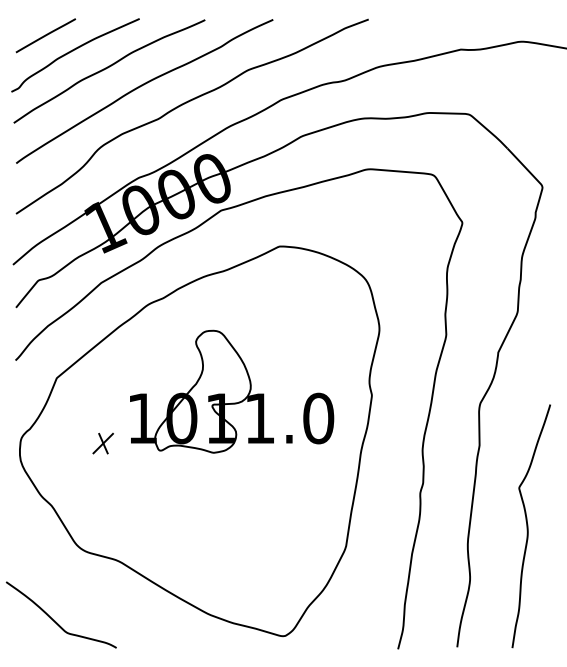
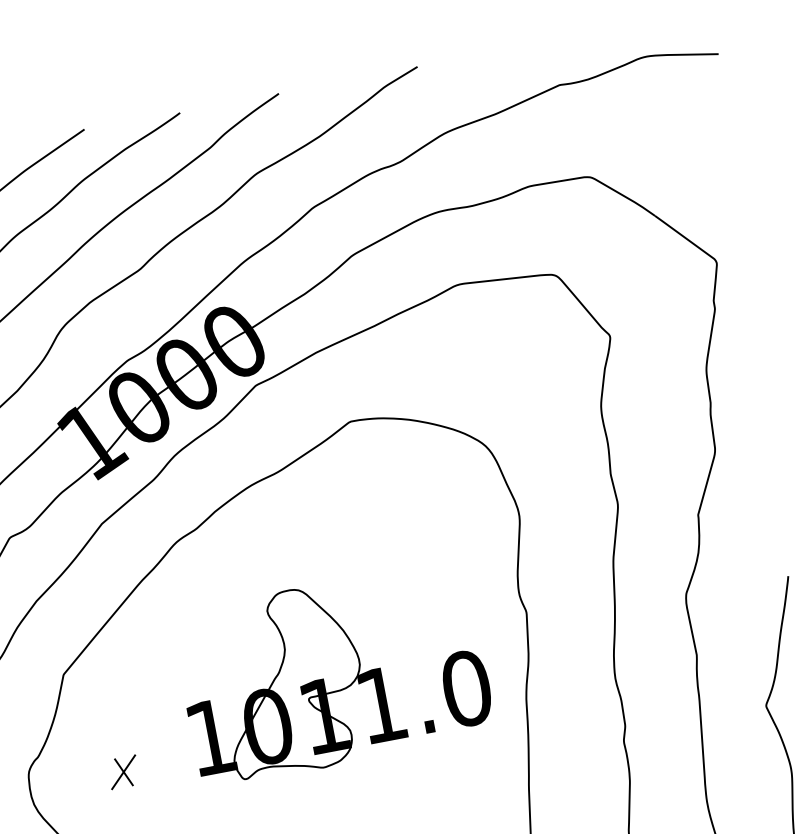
part: (232, 391) -> (334, 673), moved
part: (102, 443) -> (122, 772), moved

